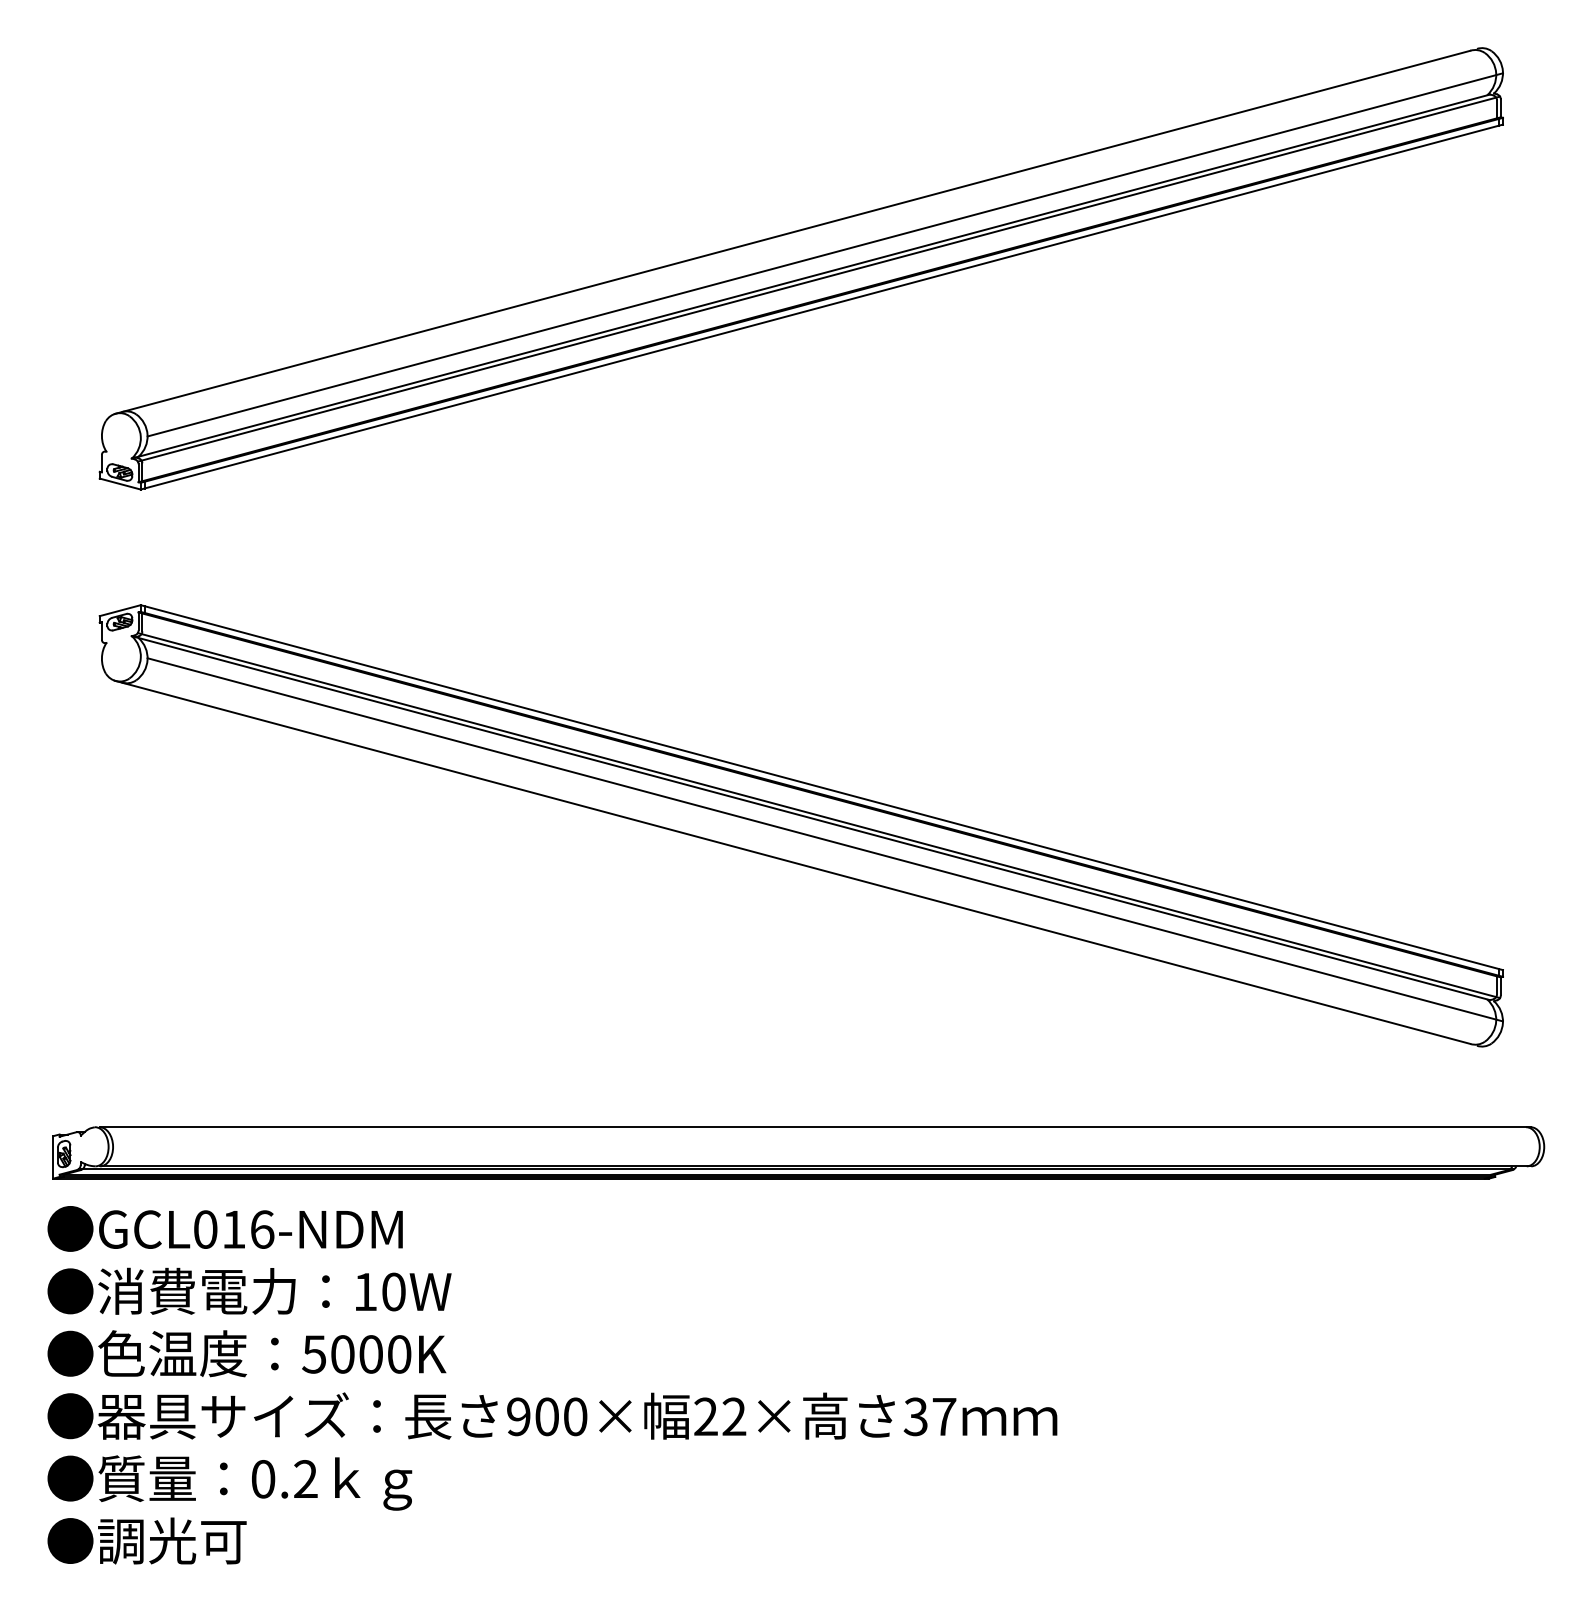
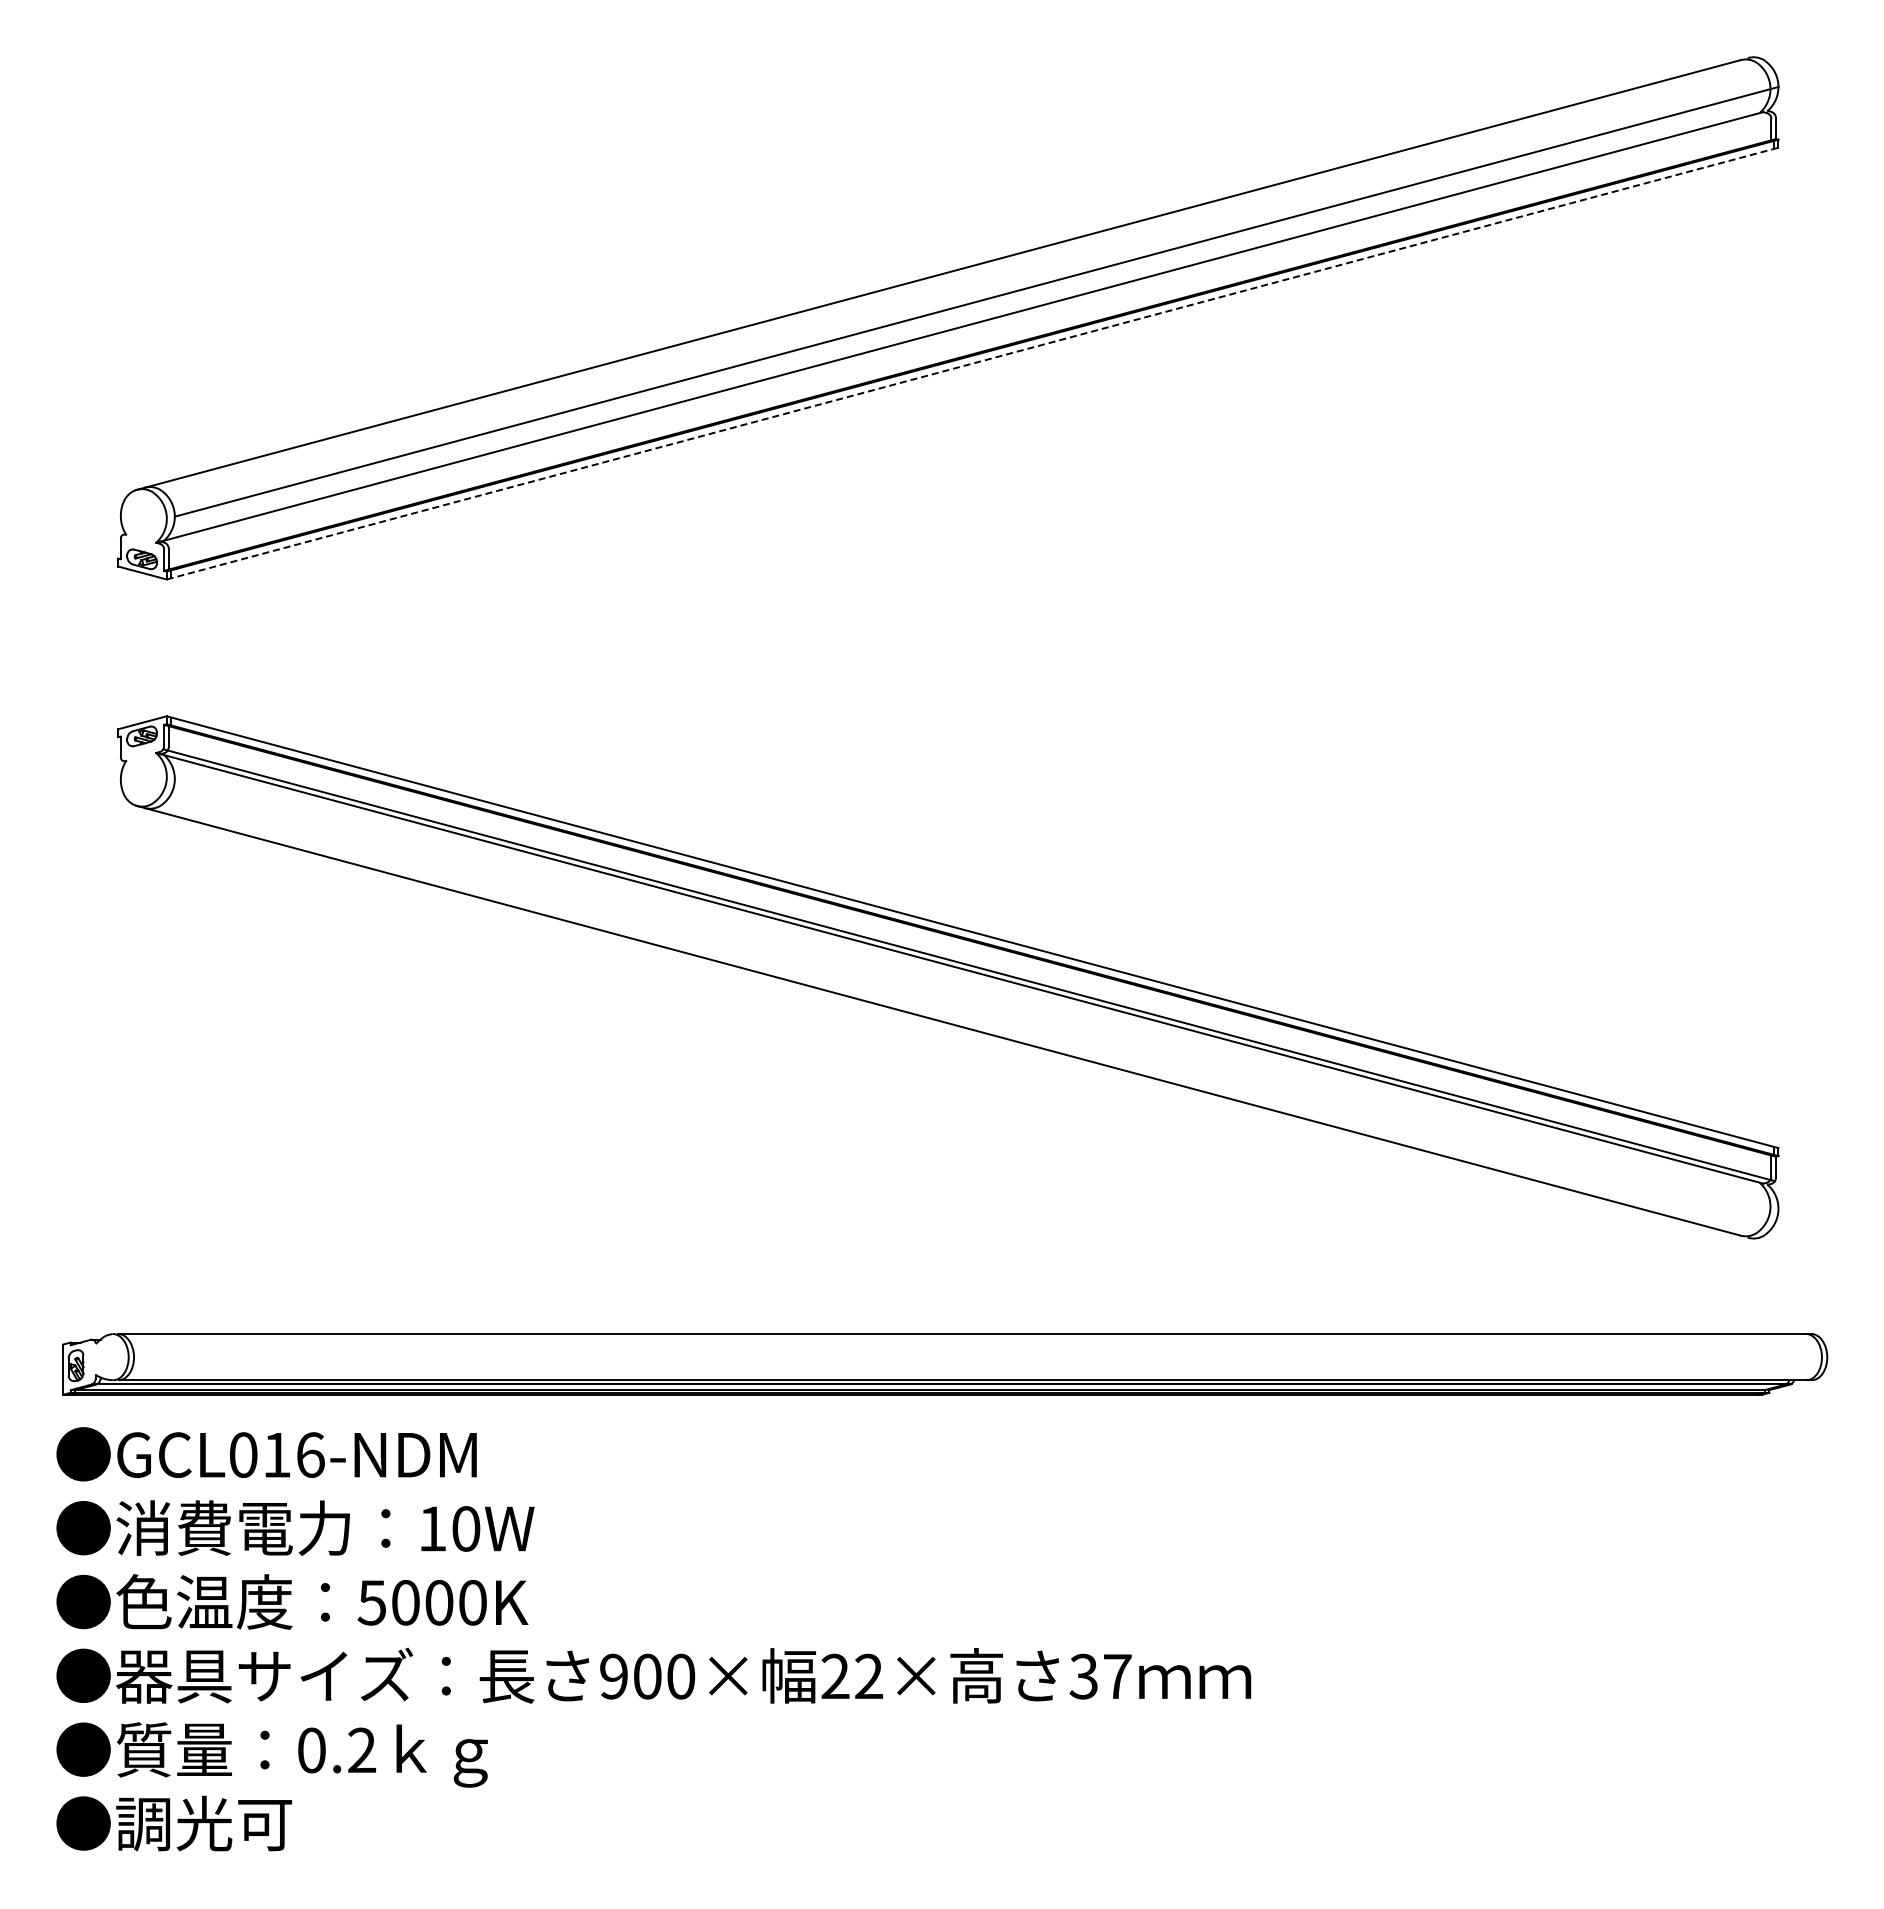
line: (819, 279) -> (969, 330), removed
line: (822, 306) -> (973, 363), solid -> dashed
line: (825, 839) -> (976, 993), removed

